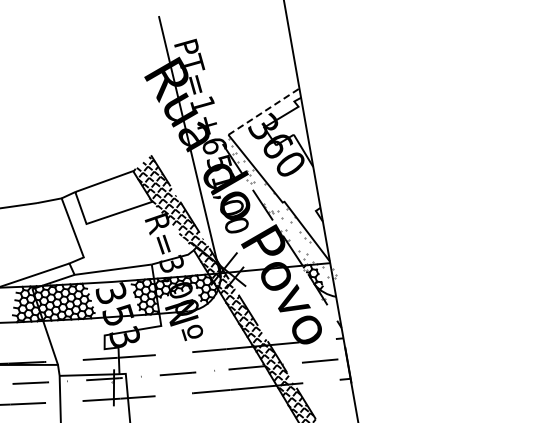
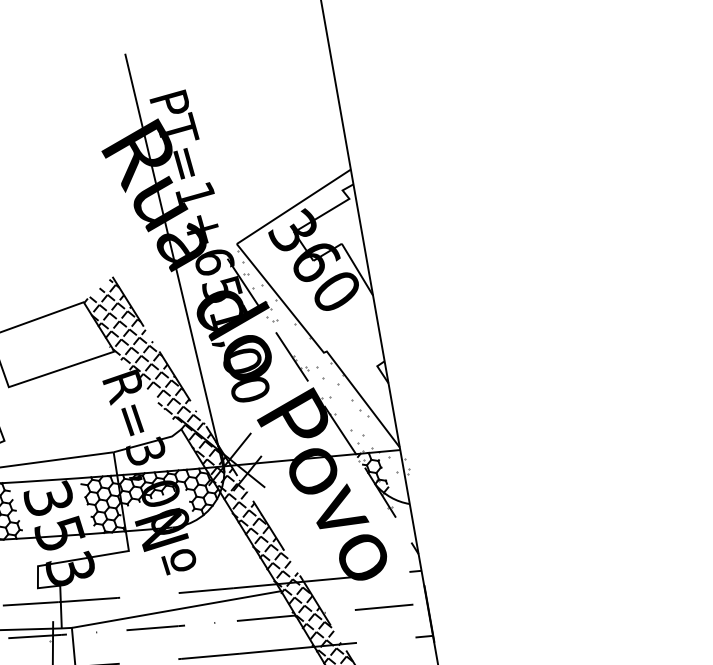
line: (264, 111) -> (294, 206), dashed -> solid
line: (190, 362) -> (175, 609), added

